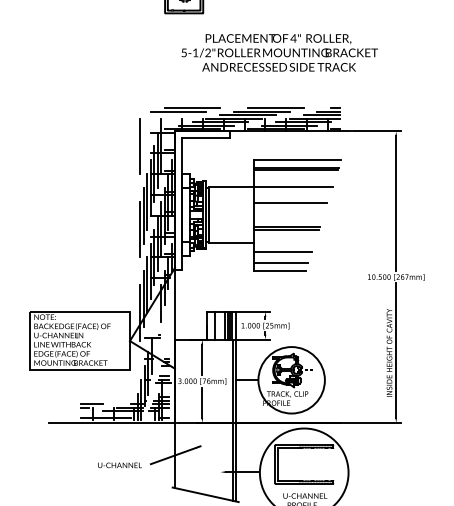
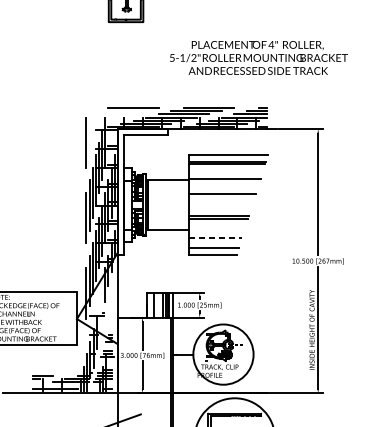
text: (279, 52) -> (258, 57), moved
line: (178, 111) -> (120, 111), removed
line: (283, 251) -> (216, 237), solid -> dashed

